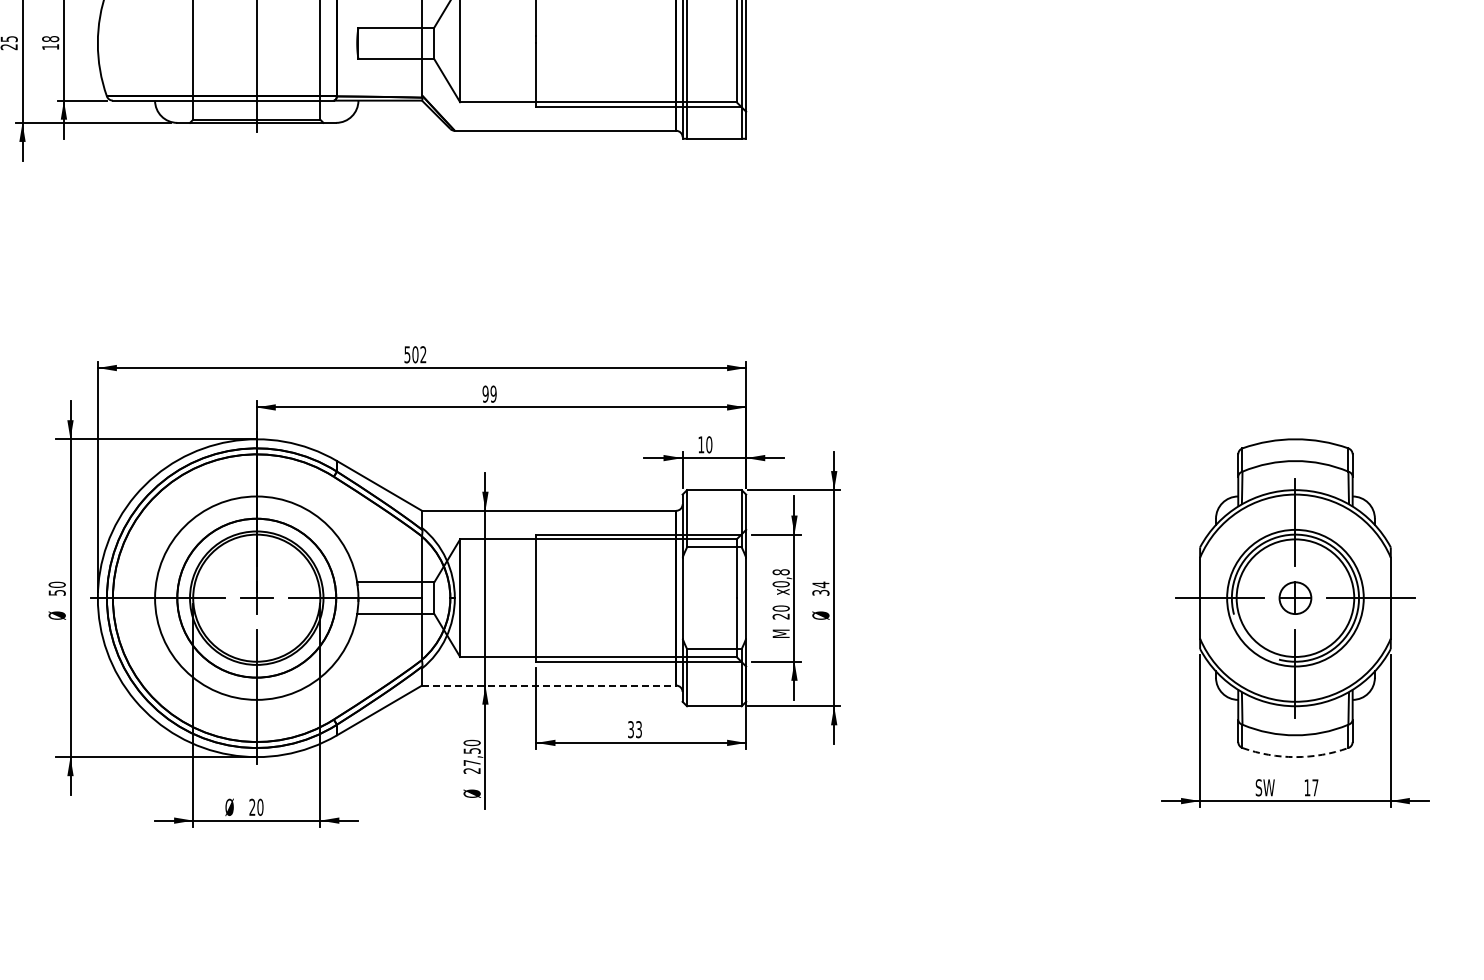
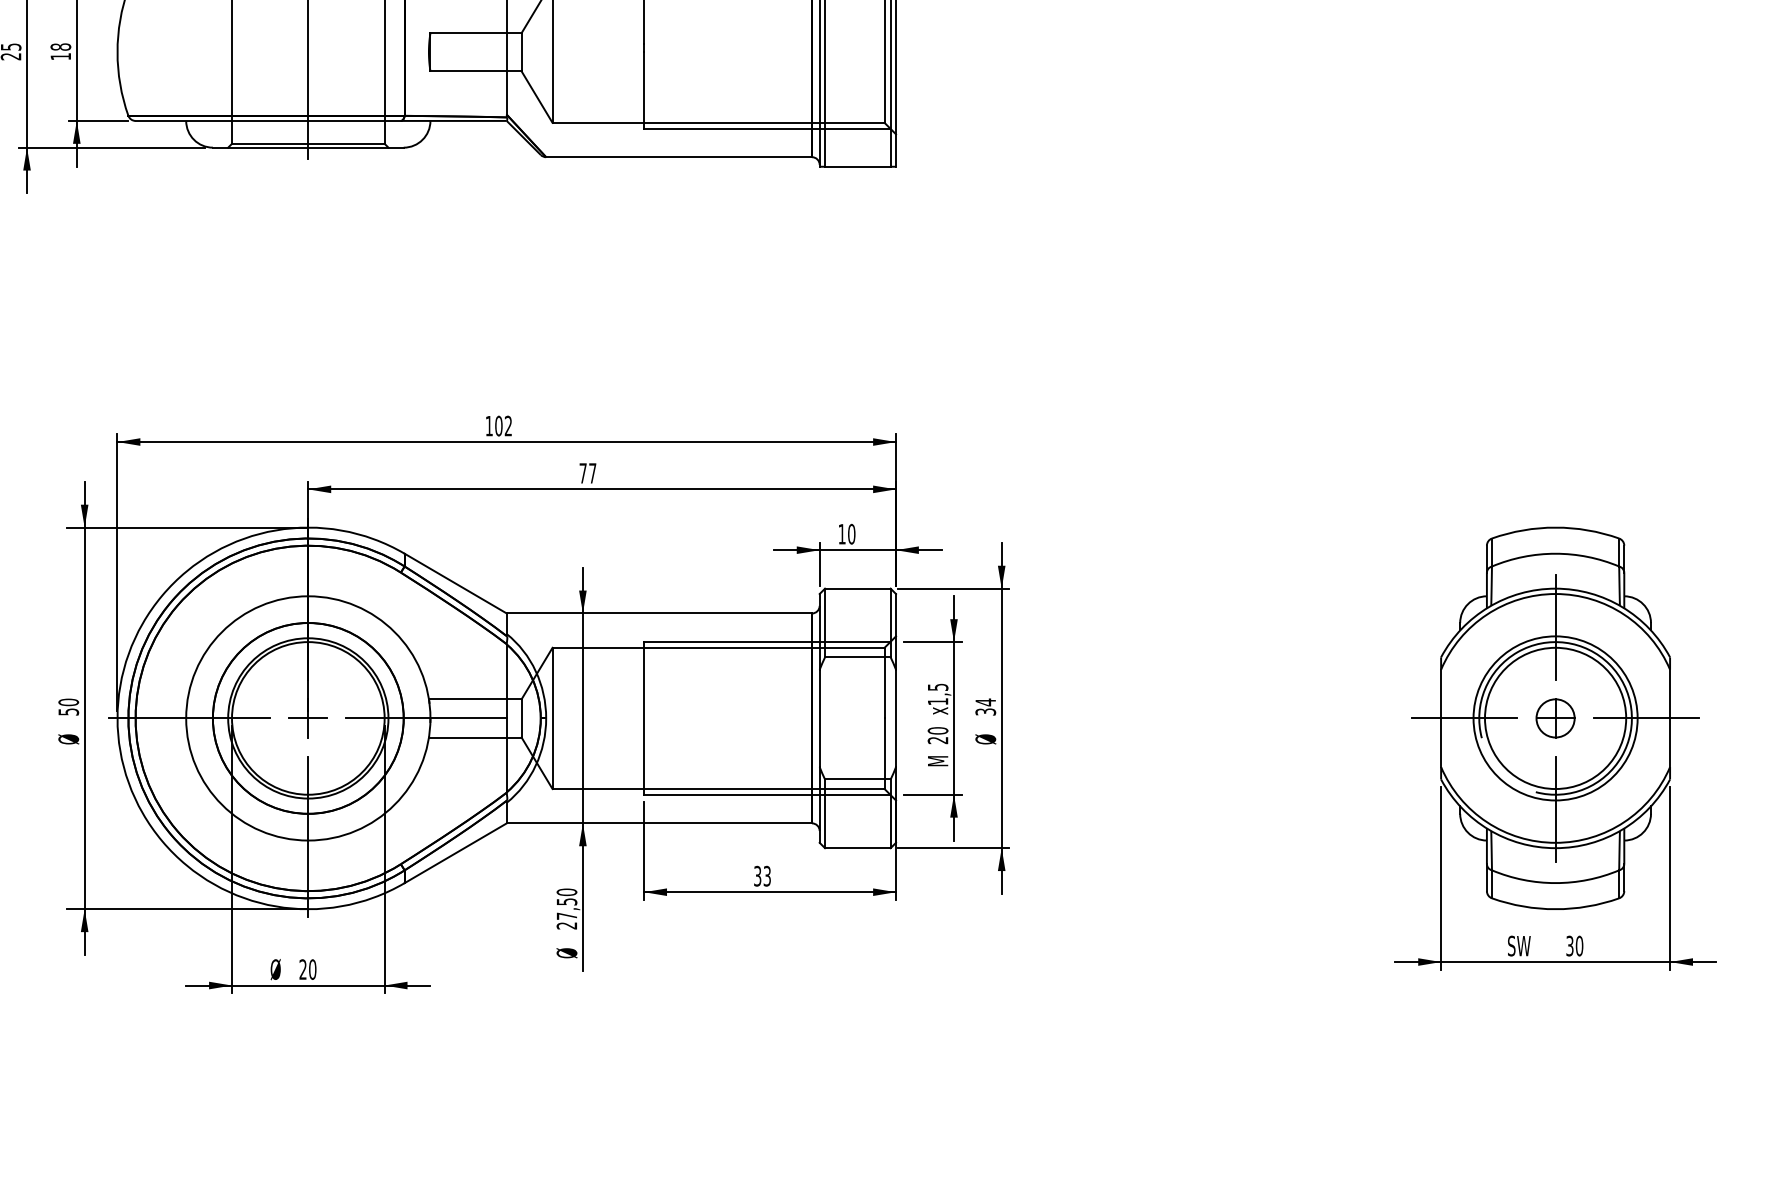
text: (407, 354) -> (489, 425), 502 -> 102
text: (489, 393) -> (587, 472), 99 -> 77
text: (780, 578) -> (937, 694), x0,8 -> x1,5
line: (549, 685) -> (659, 823), dashed -> solid
arc: (1295, 757) -> (1555, 909), dashed -> solid
text: (1311, 787) -> (1574, 945), 17 -> 30

